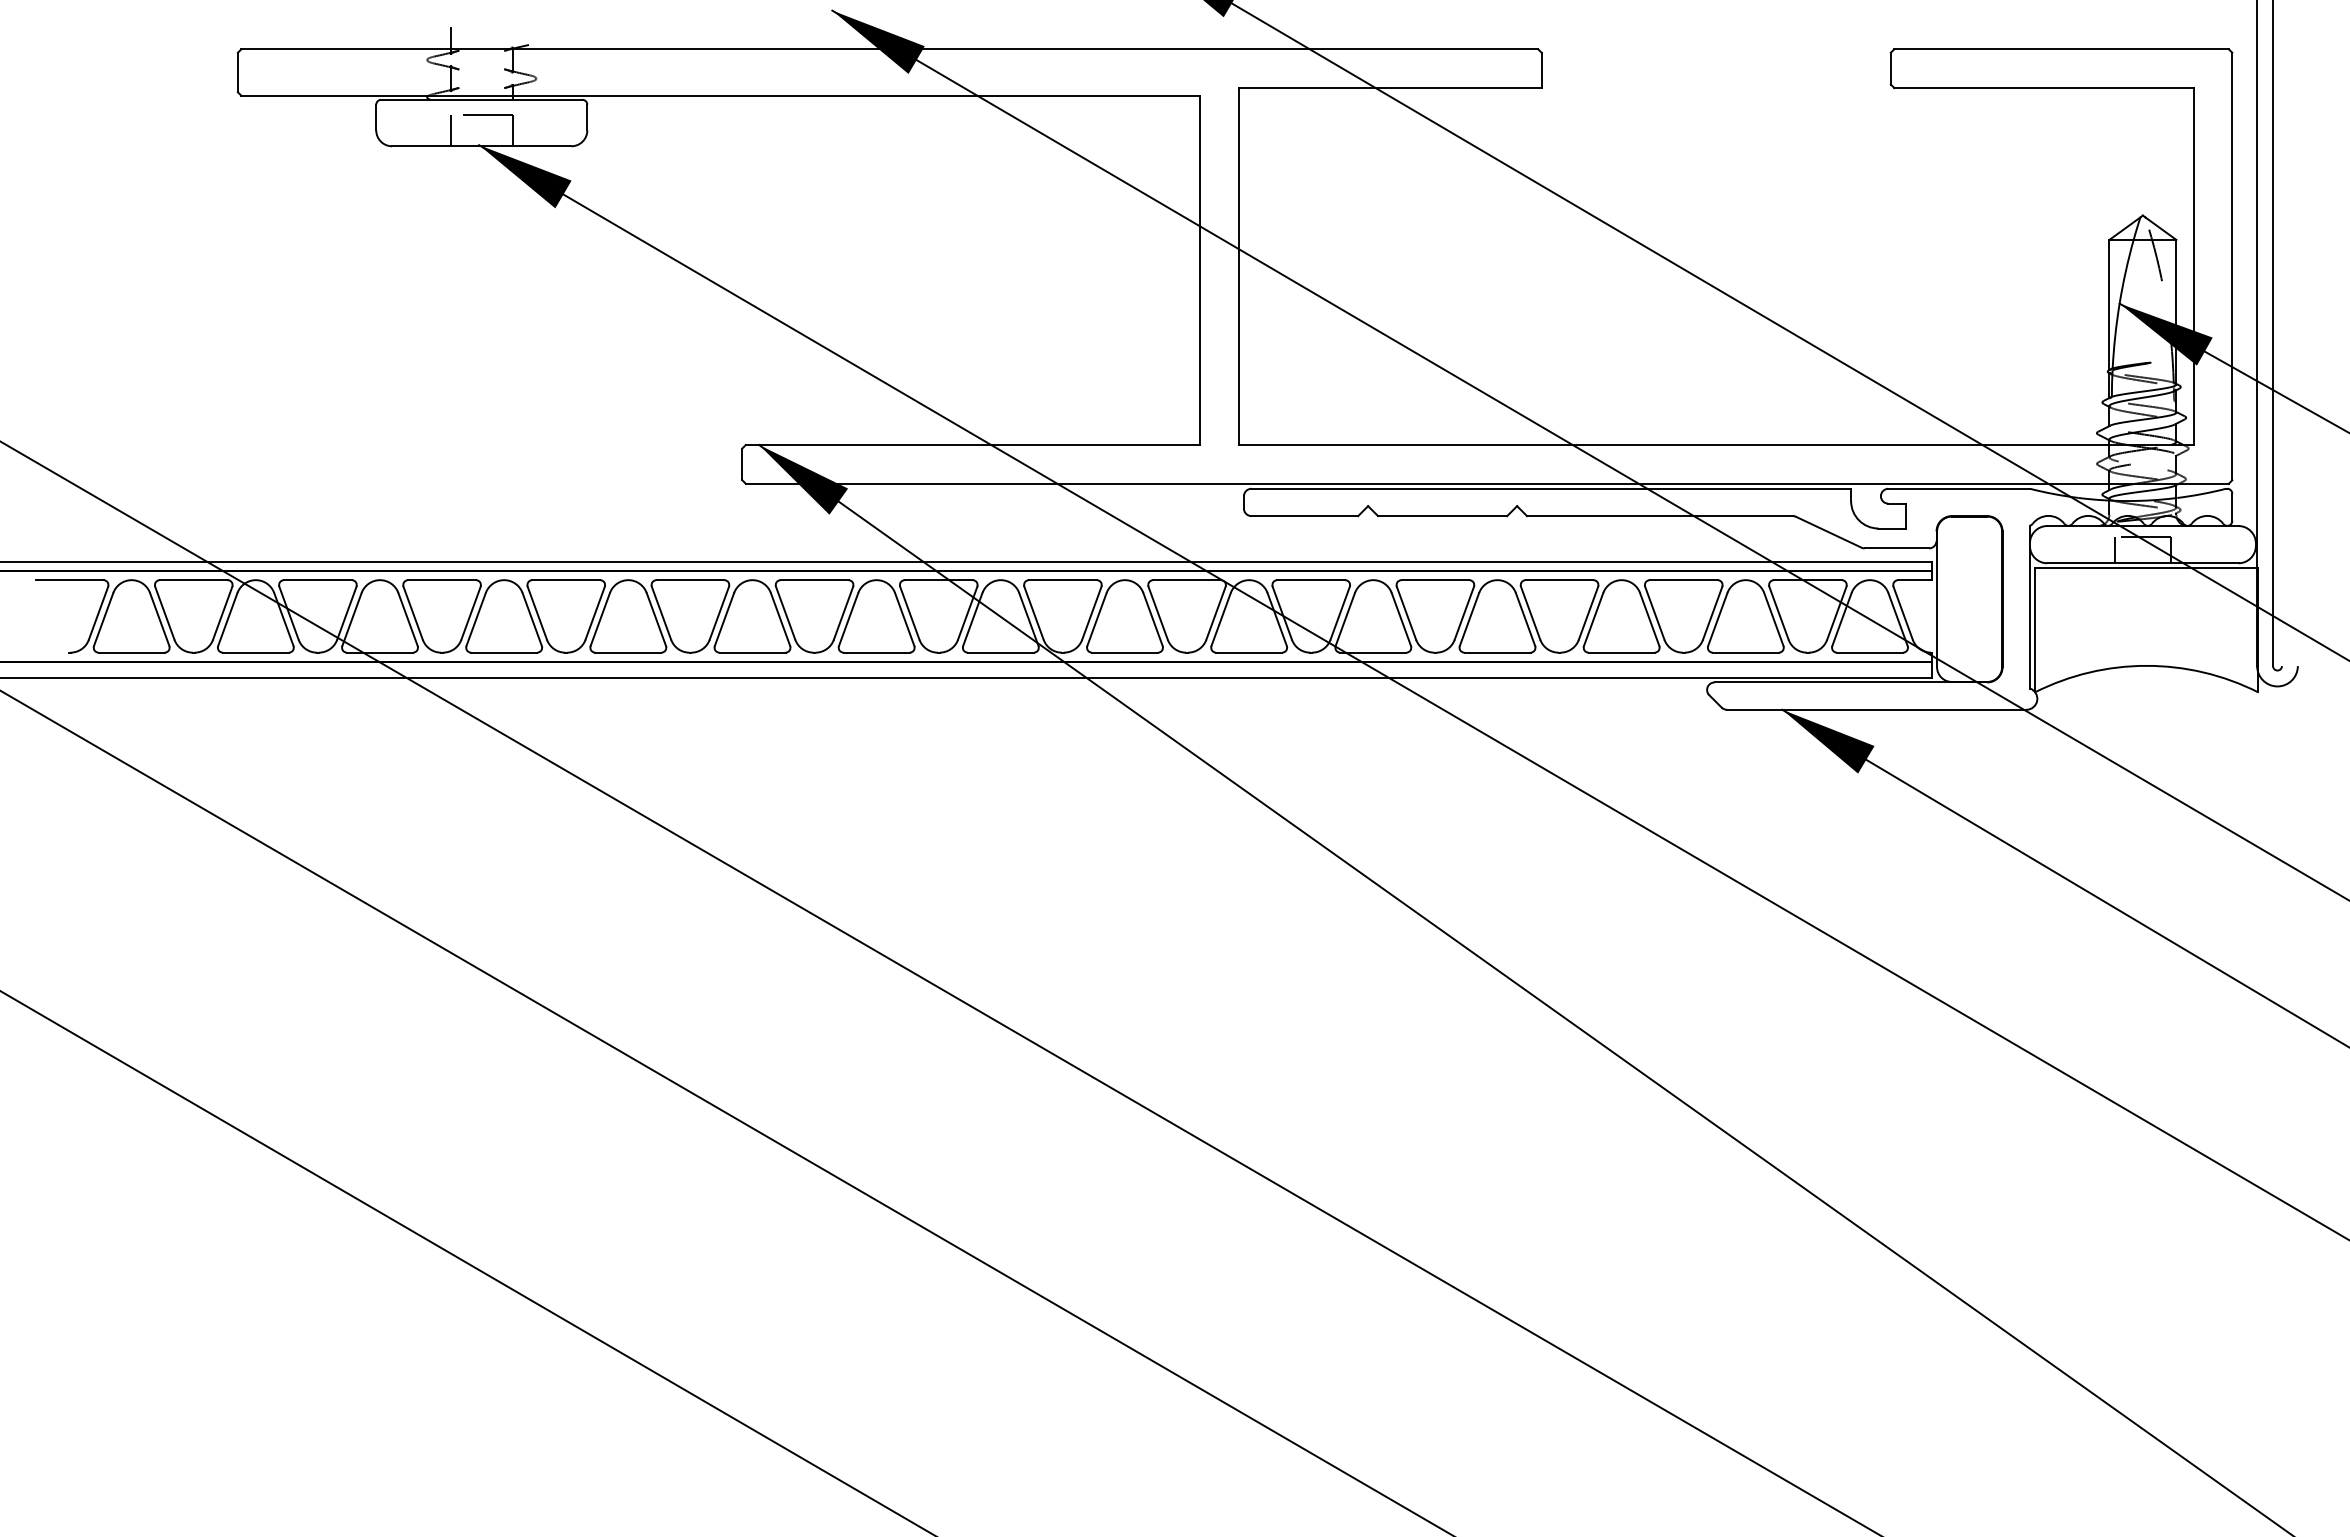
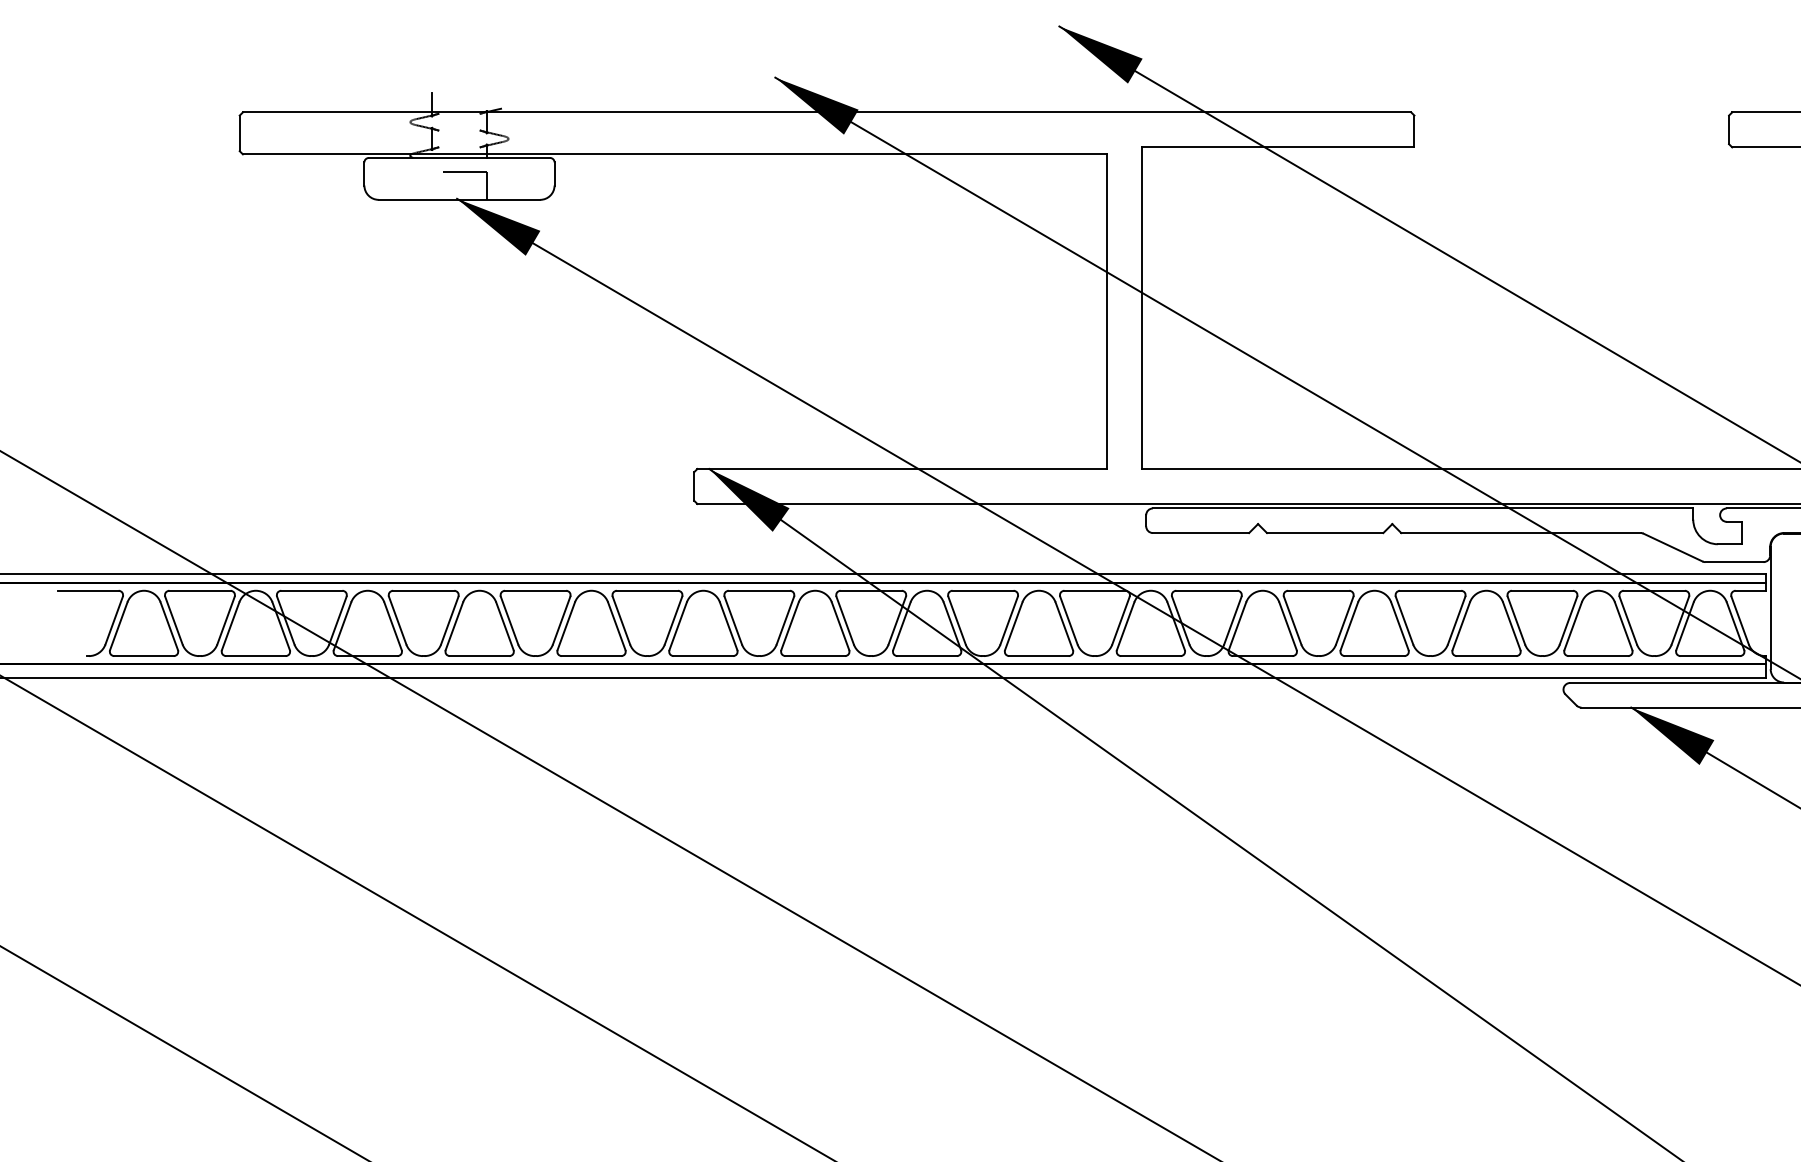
line: (450, 130) -> (431, 185), removed

